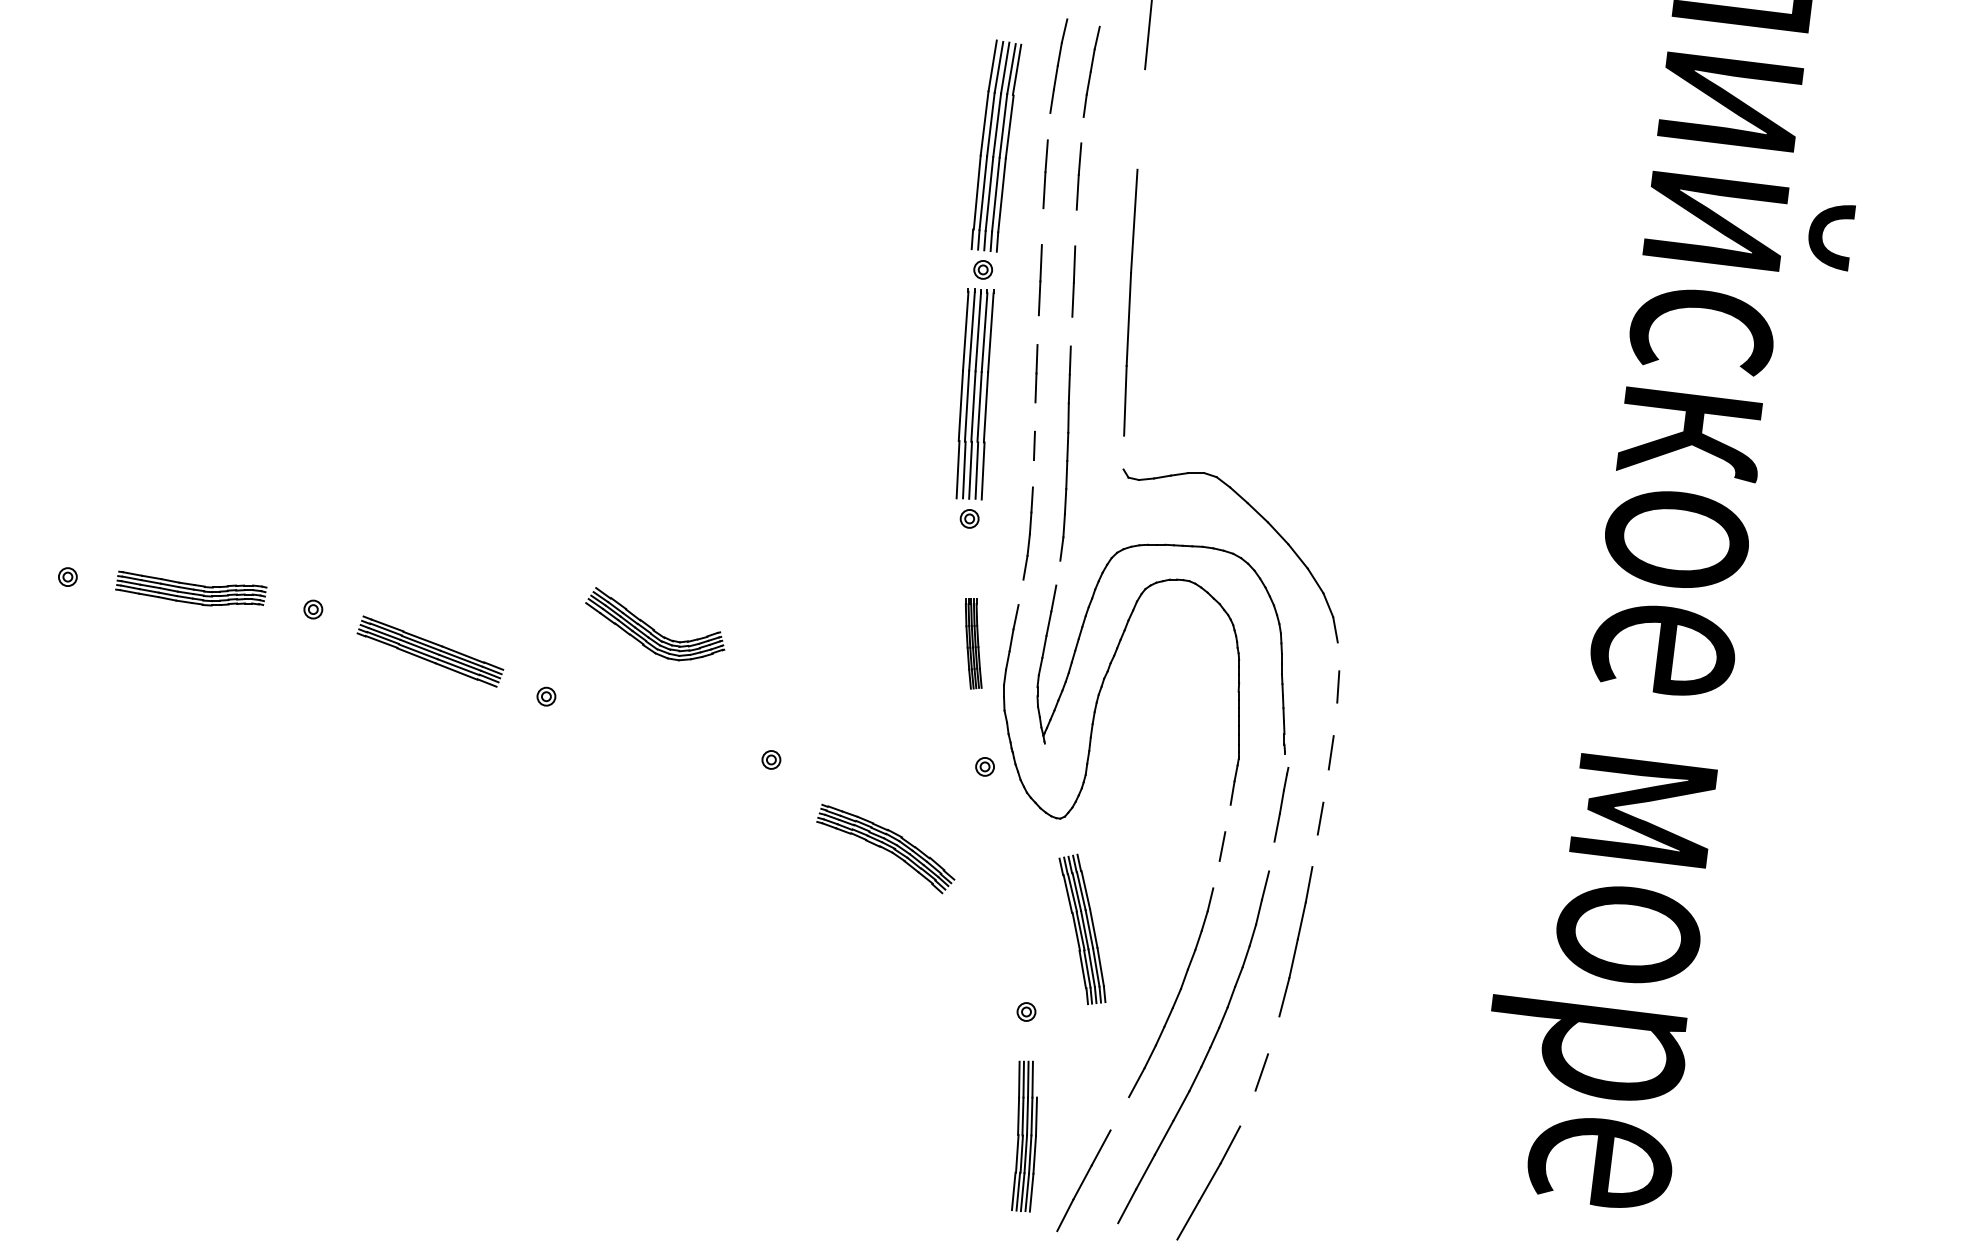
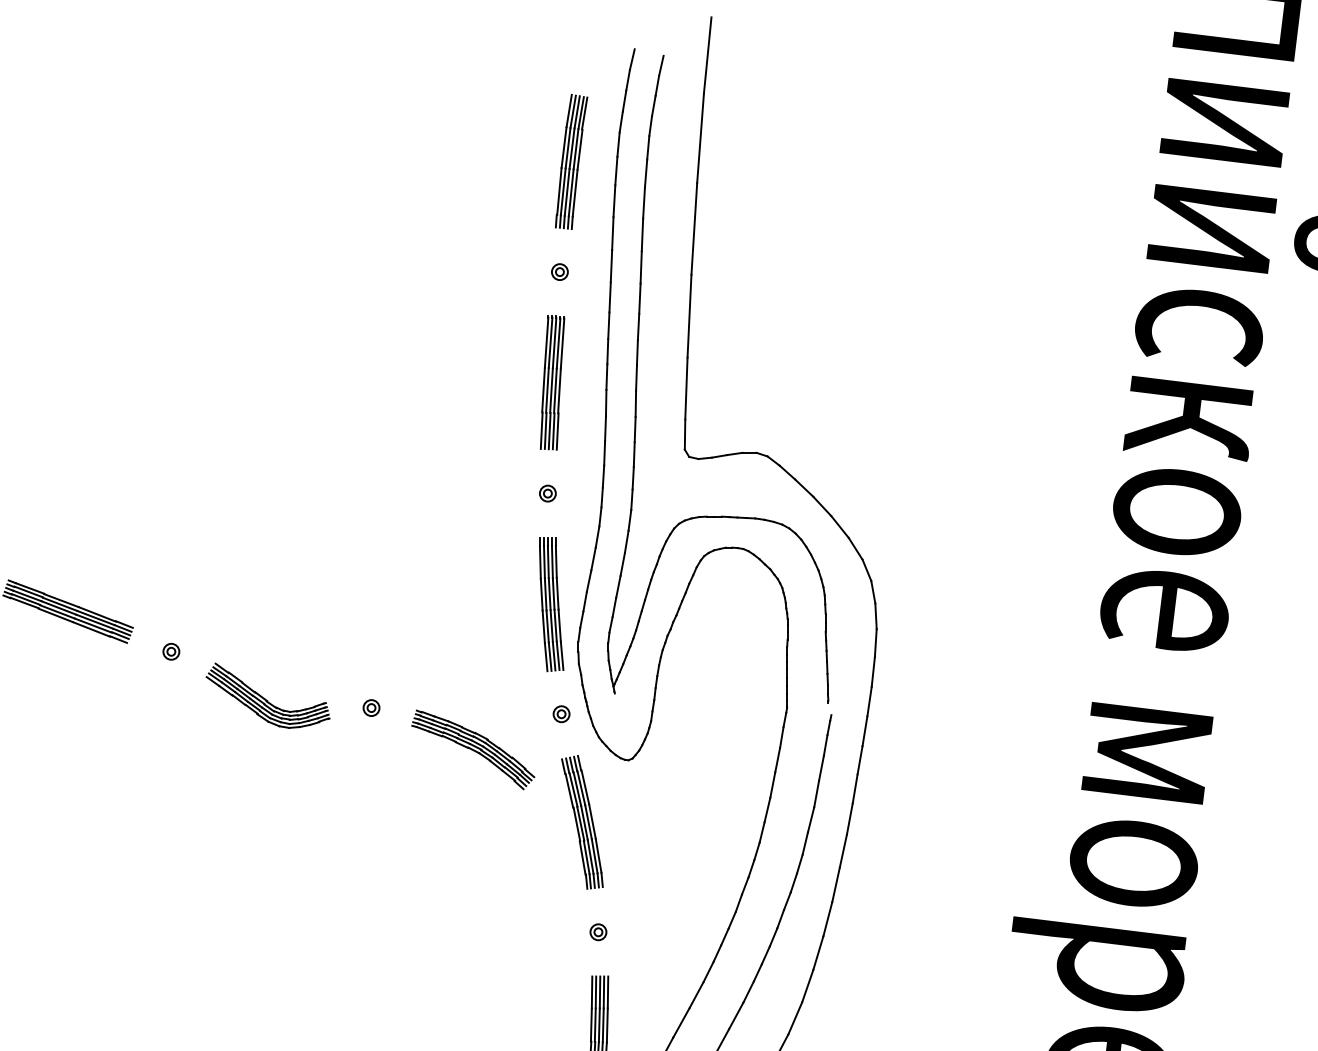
line: (1141, 119) -> (700, 138), added
line: (1048, 126) -> (618, 144), added
line: (1082, 130) -> (648, 148), added
part: (995, 145) -> (570, 161), size x0.71
line: (1042, 226) -> (612, 233), added
line: (1075, 227) -> (642, 234), added
line: (1037, 330) -> (608, 326), added
line: (1071, 331) -> (638, 326), added
part: (974, 394) -> (552, 382), size x0.71
line: (1034, 416) -> (605, 402), added
line: (1123, 452) -> (684, 434), added
line: (1032, 473) -> (603, 453), added
line: (1058, 572) -> (626, 541), added
line: (1020, 592) -> (593, 559), added
part: (655, 624) -> (268, 696), moved
part: (973, 643) -> (551, 604), size x1.67
line: (1338, 656) -> (876, 616), added
line: (1335, 719) -> (873, 672), added
line: (1325, 785) -> (864, 730), added
line: (1227, 818) -> (777, 760), added
part: (885, 848) -> (473, 749), moved
line: (1314, 850) -> (854, 788), added
line: (1271, 856) -> (816, 793), added
line: (1216, 874) -> (767, 809), added
part: (1082, 928) -> (582, 821), moved
line: (1273, 1035) -> (818, 953), added
line: (1037, 1079) -> (608, 992), added
line: (1247, 1108) -> (795, 1018), added
line: (1119, 1113) -> (681, 1022), added

